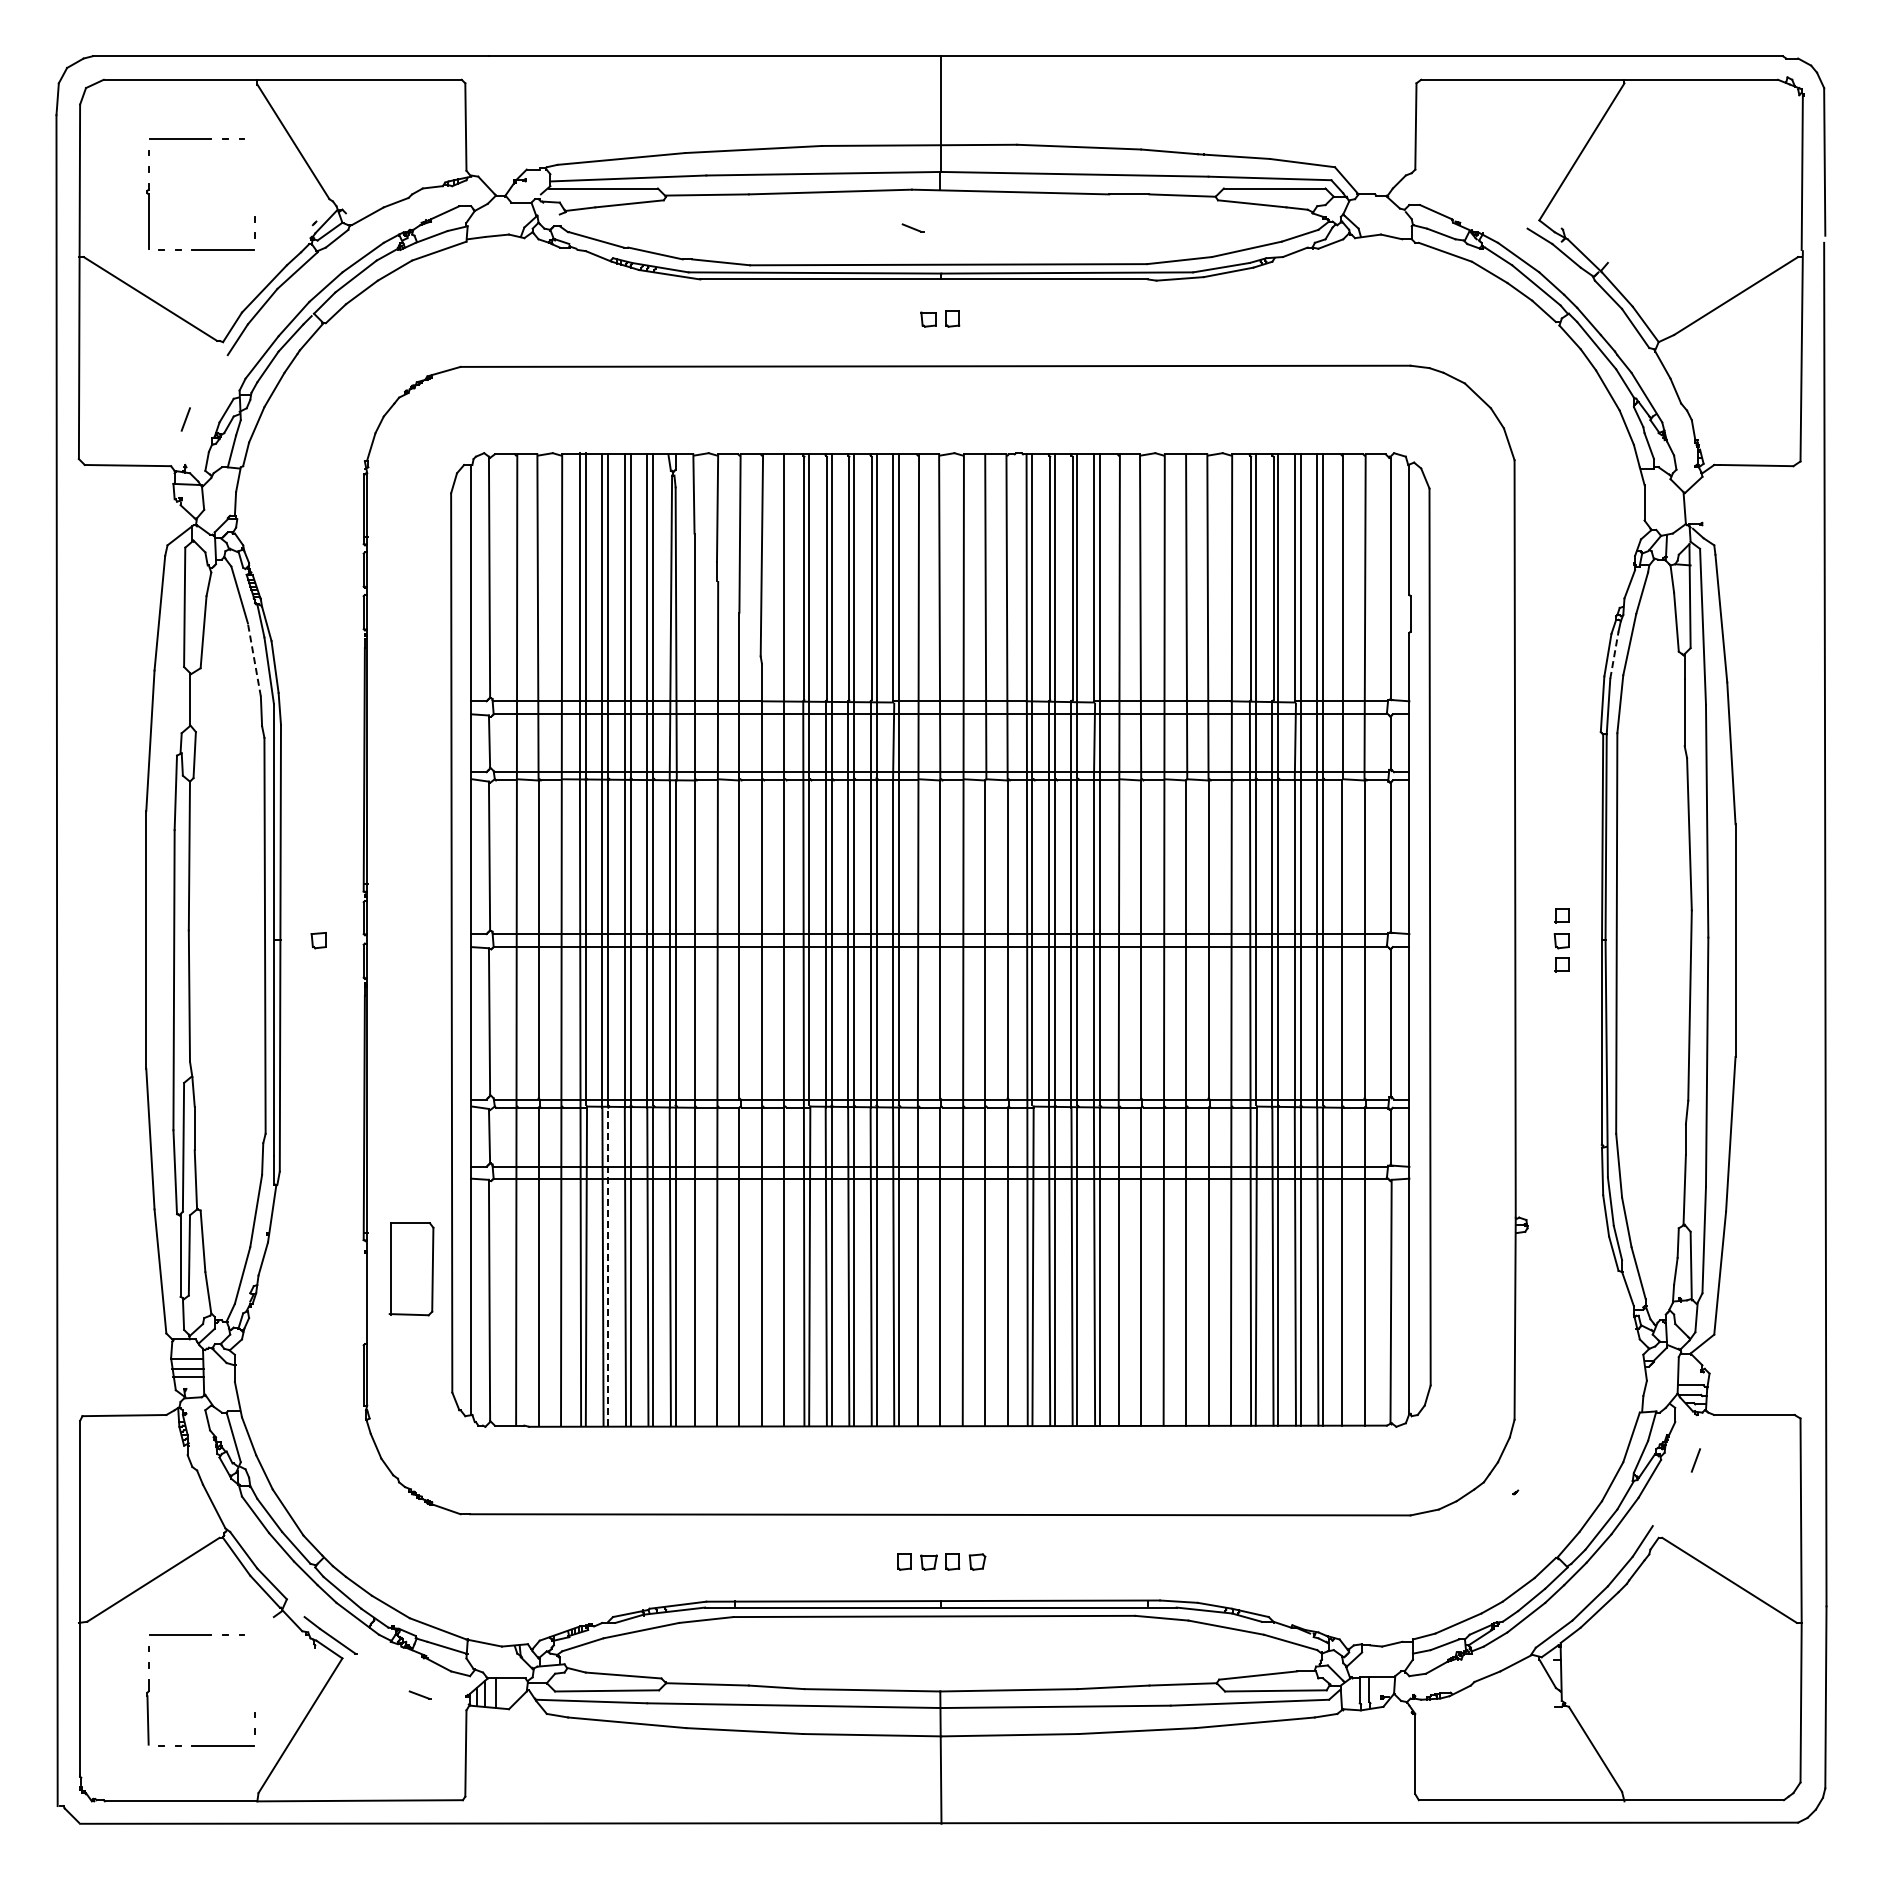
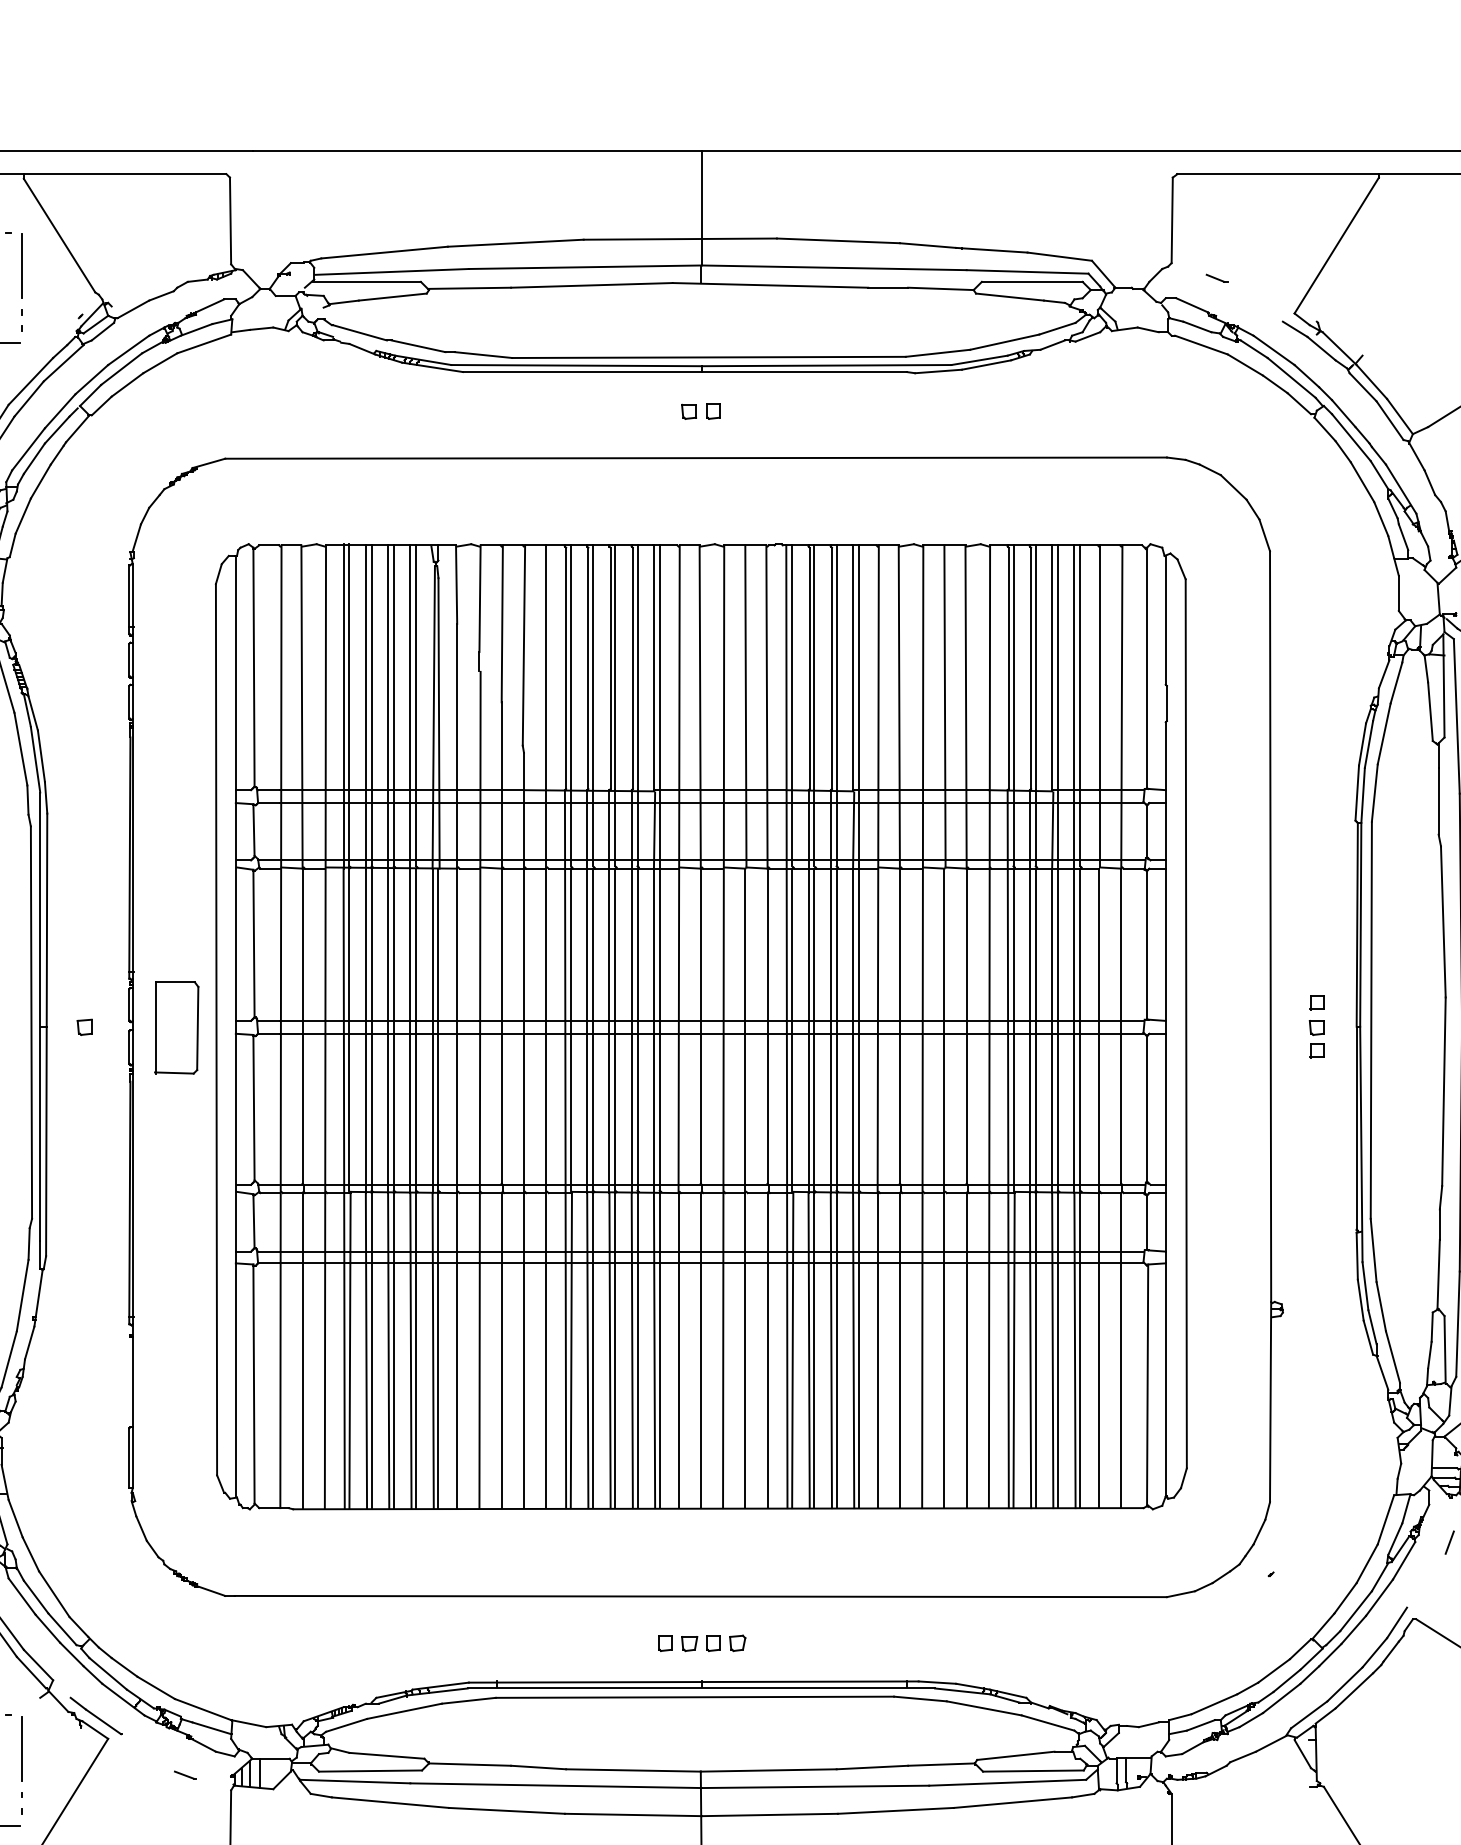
line: (255, 172) -> (22, 266), added
line: (912, 227) -> (1216, 277), moved
line: (1614, 655) -> (1369, 744), dashed -> solid
line: (254, 659) -> (21, 748), dashed -> solid
line: (608, 1266) -> (371, 1350), dashed -> solid
part: (411, 1269) -> (176, 1028), moved
line: (255, 1667) -> (22, 1747), added

